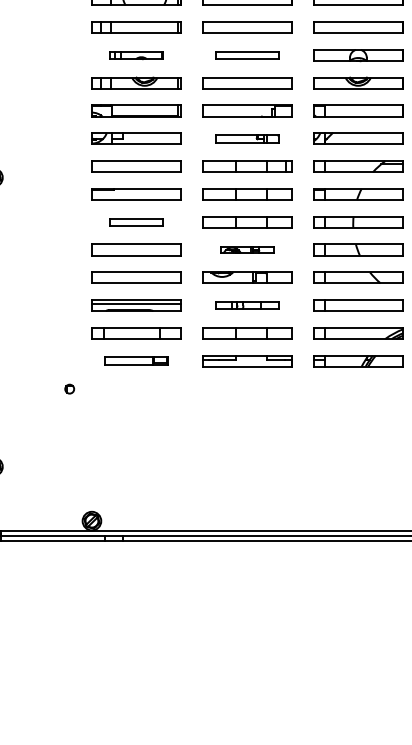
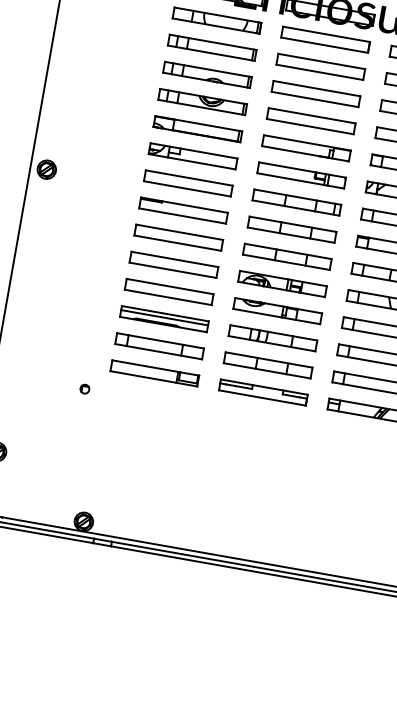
part: (136, 55) -> (207, 74), size x1.67
part: (247, 55) -> (315, 94), size x1.43
part: (247, 138) -> (301, 175), size x1.43
part: (136, 222) -> (178, 238), size x1.67
part: (247, 249) -> (282, 283), size x1.67
part: (247, 305) -> (272, 338), size x1.43
part: (136, 361) -> (154, 373), size x1.43

